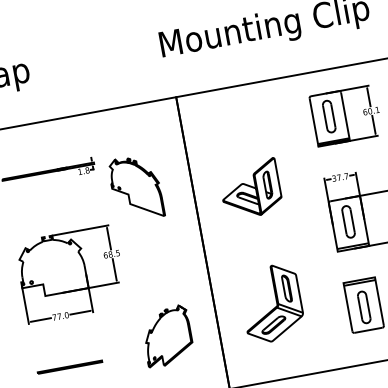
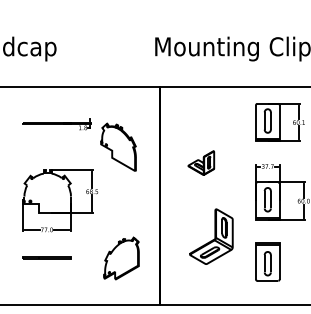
part: (250, 188) -> (201, 162), size x0.6
part: (271, 303) -> (211, 236), moved
line: (69, 366) -> (46, 257), moved

